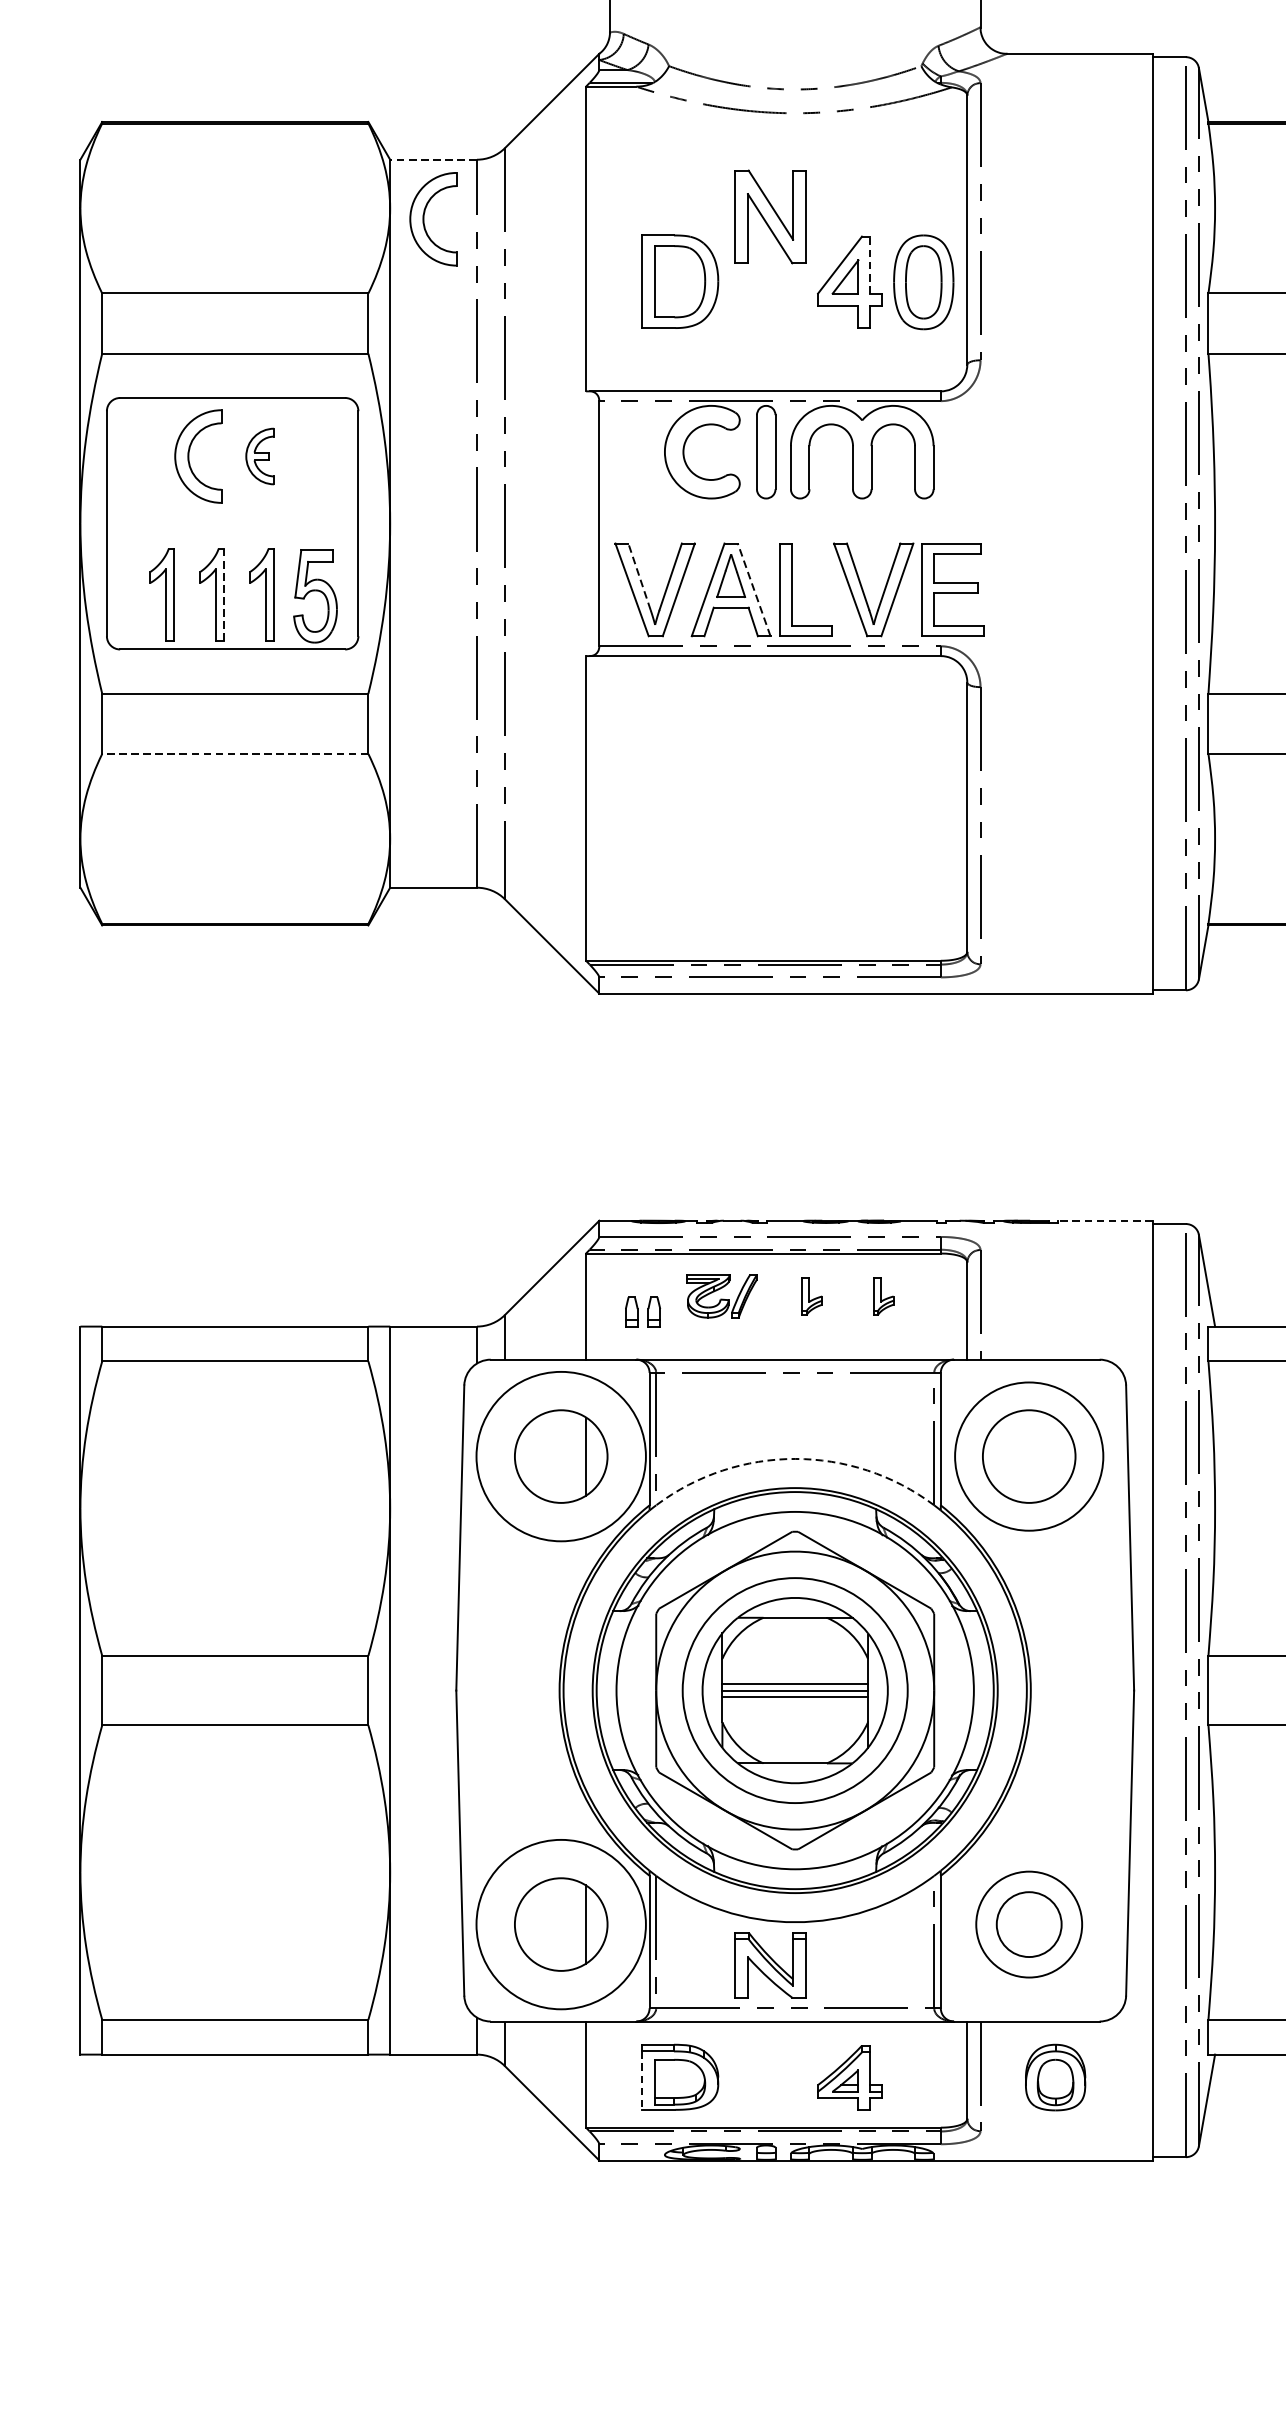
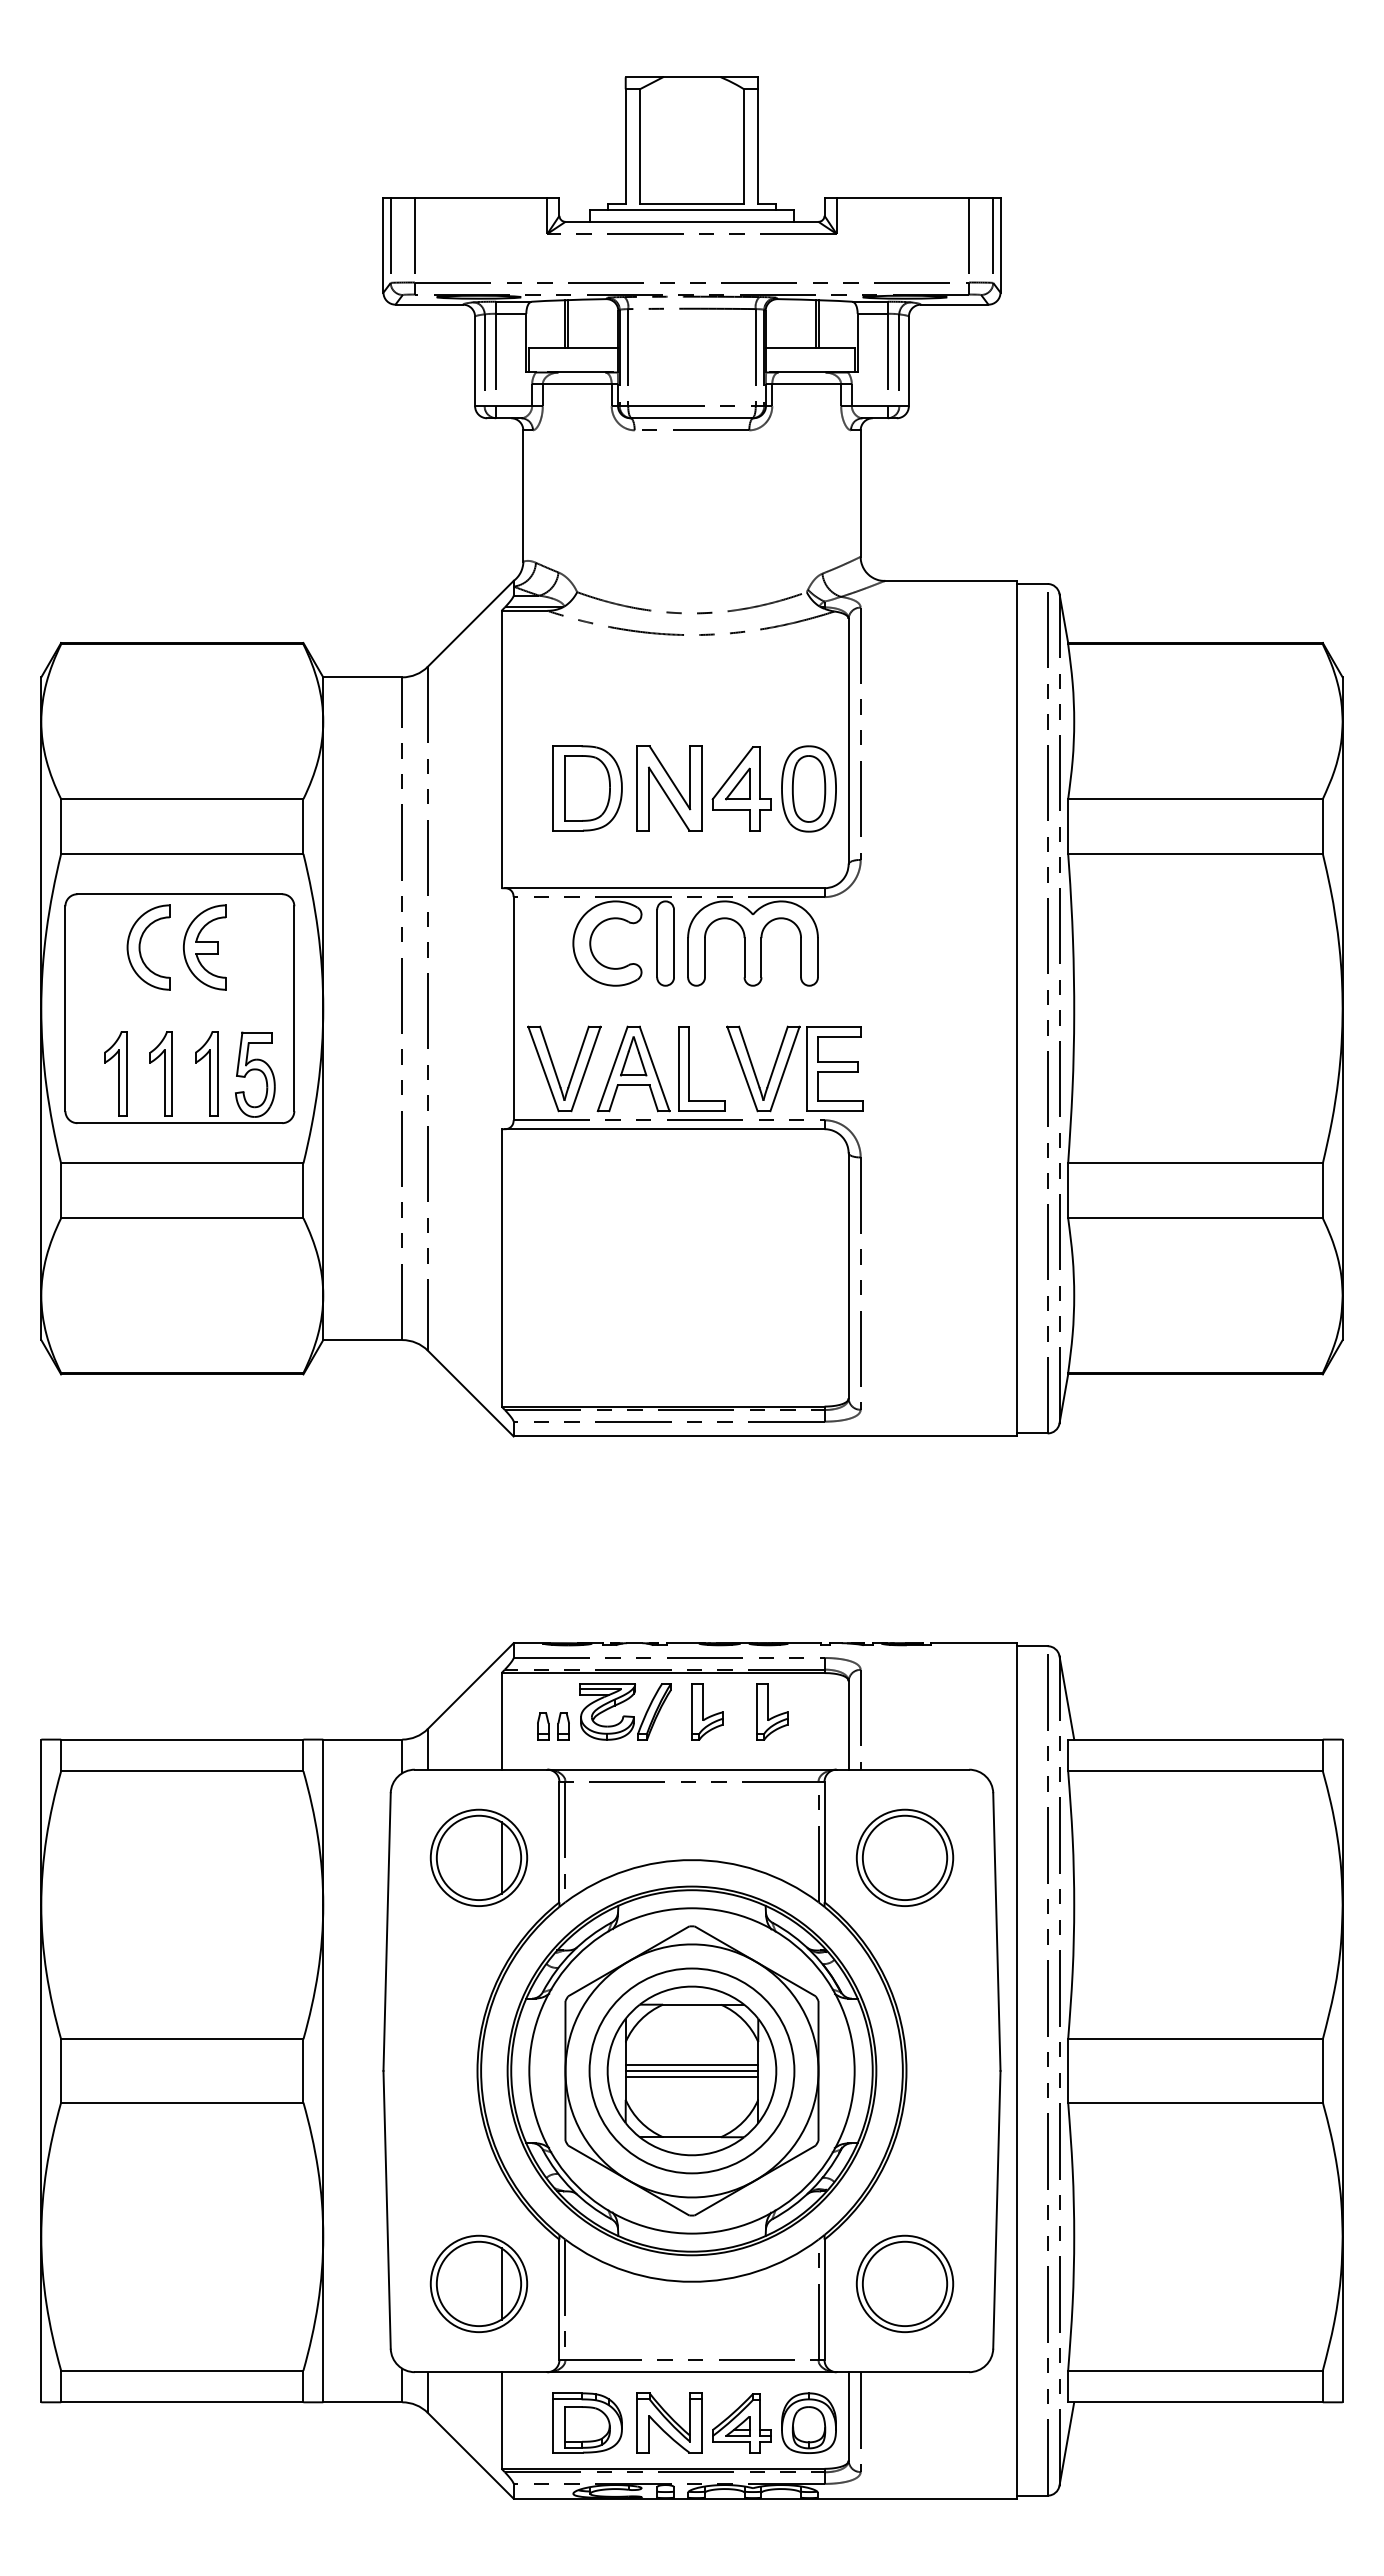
line: (433, 159) -> (362, 677), dashed -> solid
part: (770, 217) -> (669, 788), moved
part: (424, 219) -> (354, 731), removed
line: (870, 265) -> (760, 773), dashed -> solid
part: (259, 456) -> (204, 947), size x1.67
line: (639, 577) -> (550, 1057), dashed -> solid
line: (754, 589) -> (654, 1068), dashed -> solid
line: (224, 595) -> (172, 1074), dashed -> solid
line: (234, 754) -> (181, 1218), dashed -> solid
line: (1105, 1221) -> (974, 1643), dashed -> solid
part: (722, 1295) -> (625, 1711), size x1.43
part: (812, 1295) -> (707, 1711), size x1.67
part: (883, 1295) -> (772, 1711), size x1.67
circle: (560, 1456) -> (478, 1857), size x0.62
circle: (1028, 1456) -> (904, 1857), size x0.71
arc: (794, 1459) -> (691, 1860), dashed -> solid
circle: (560, 1924) -> (478, 2283), size x0.62
circle: (1028, 1924) -> (904, 2283), size x1.43
part: (770, 1964) -> (669, 2422), moved
part: (1055, 2076) -> (808, 2422), moved
line: (641, 2081) -> (552, 2426), dashed -> solid

